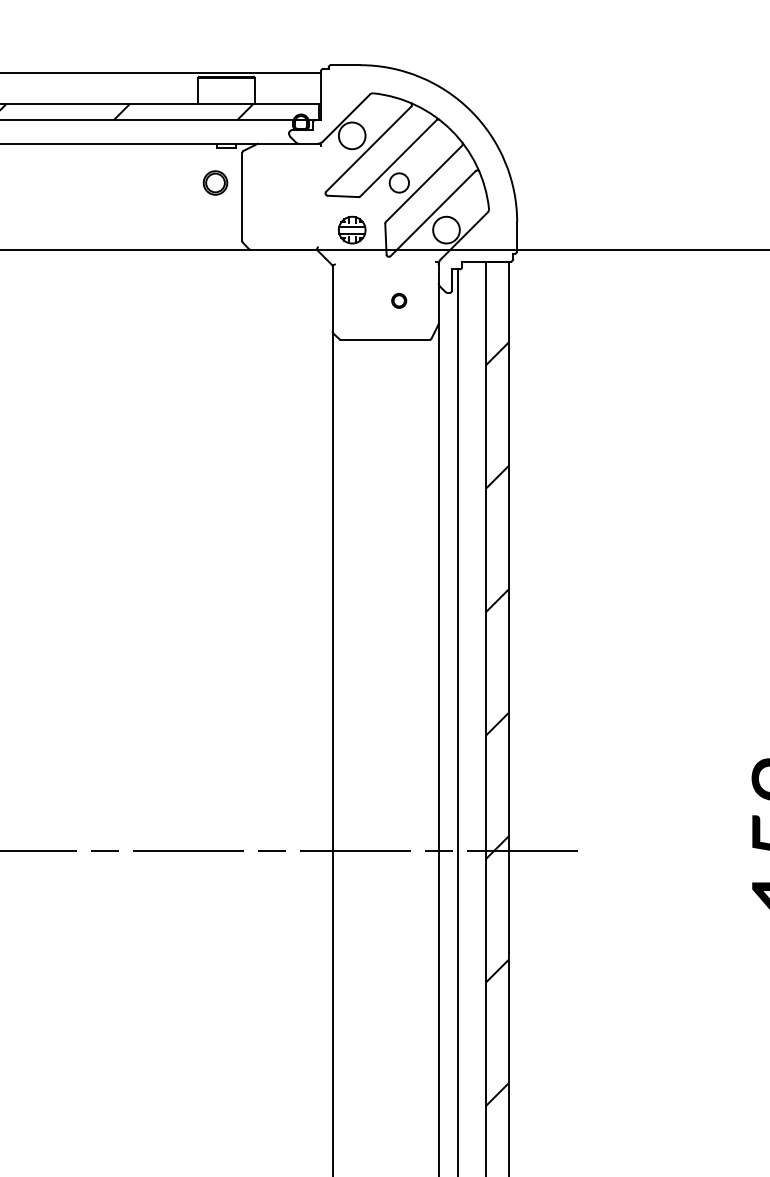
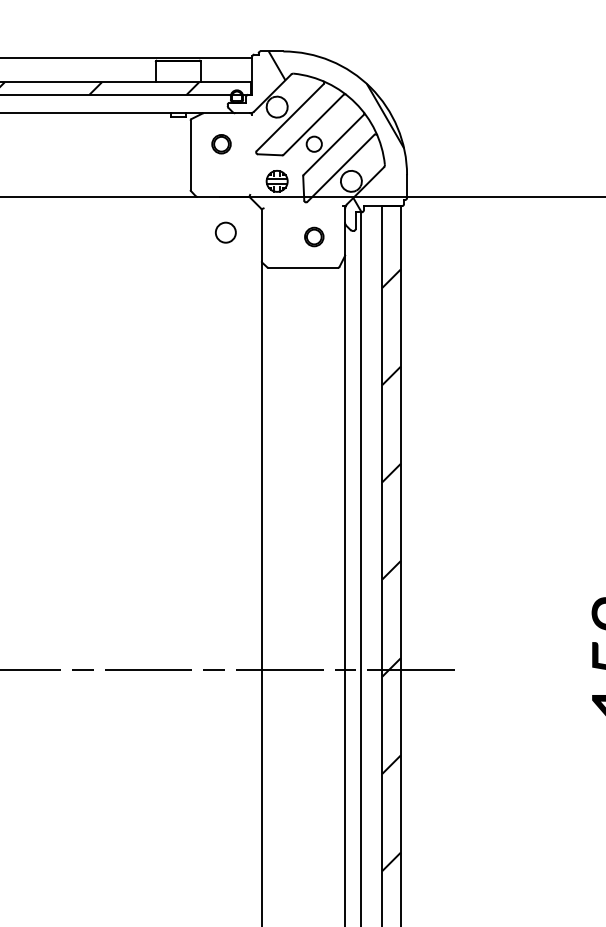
hatch: (427, 167) -> (336, 132), added
part: (215, 182) -> (221, 143), moved
circle: (286, 294) -> (225, 232), added
part: (398, 300) -> (313, 236), size x1.67

